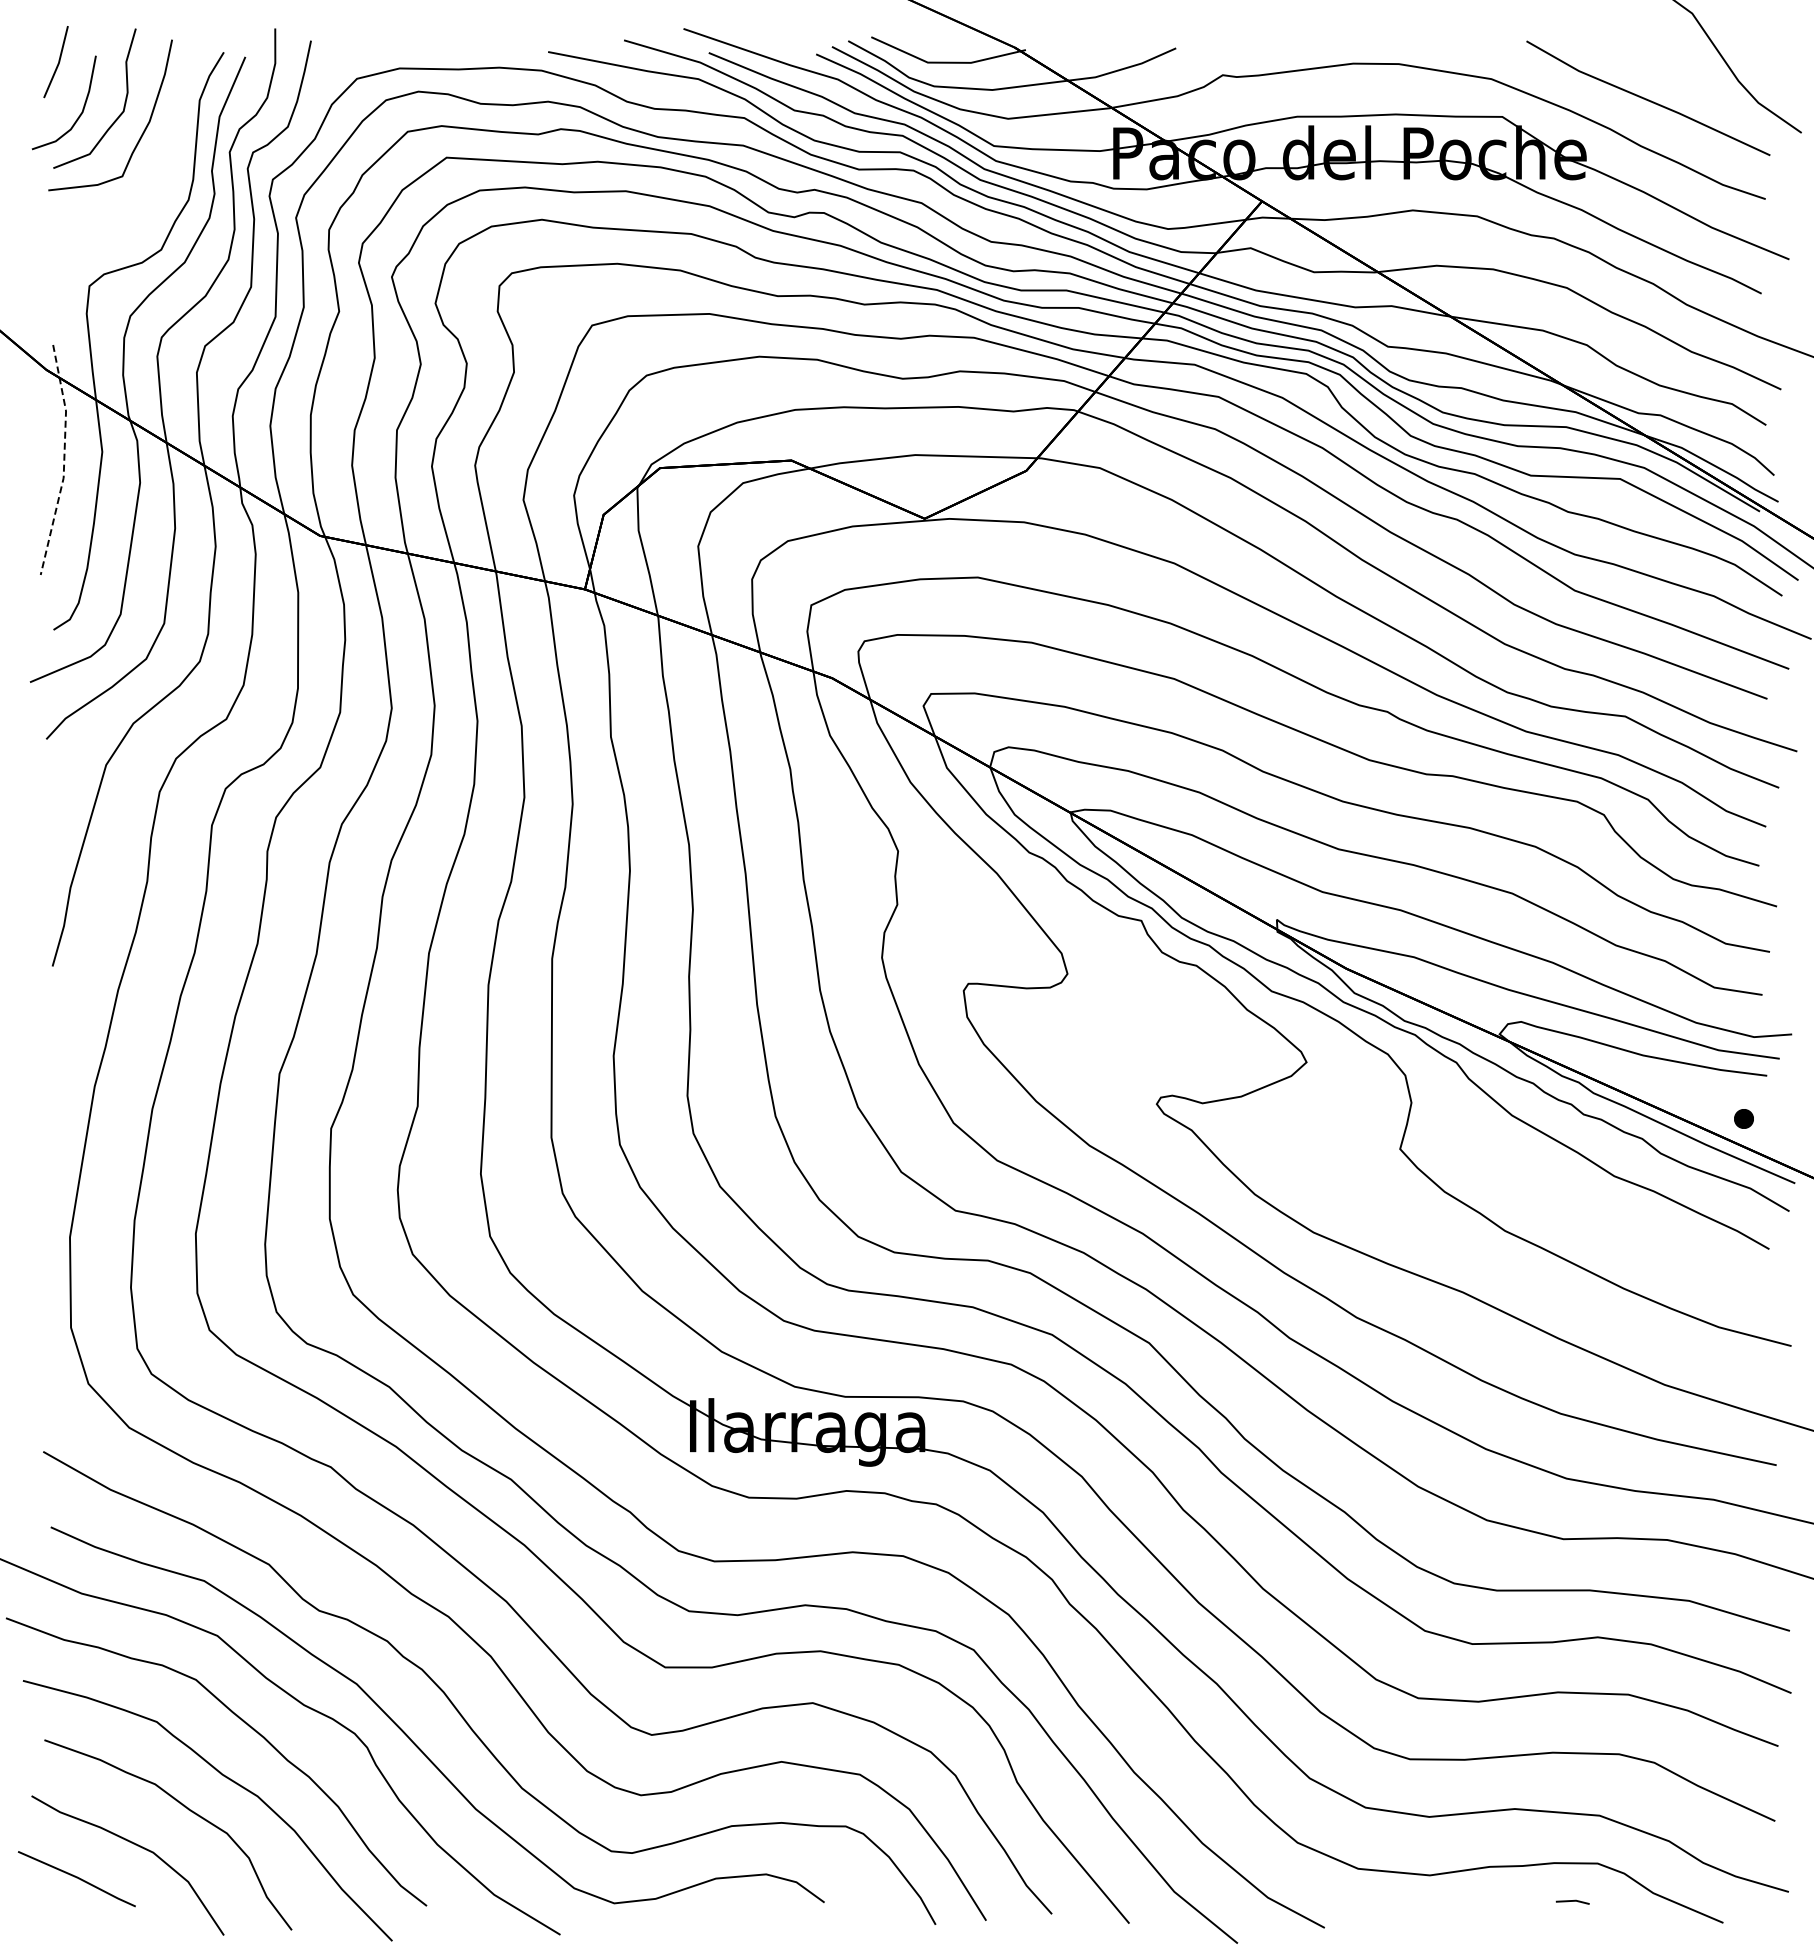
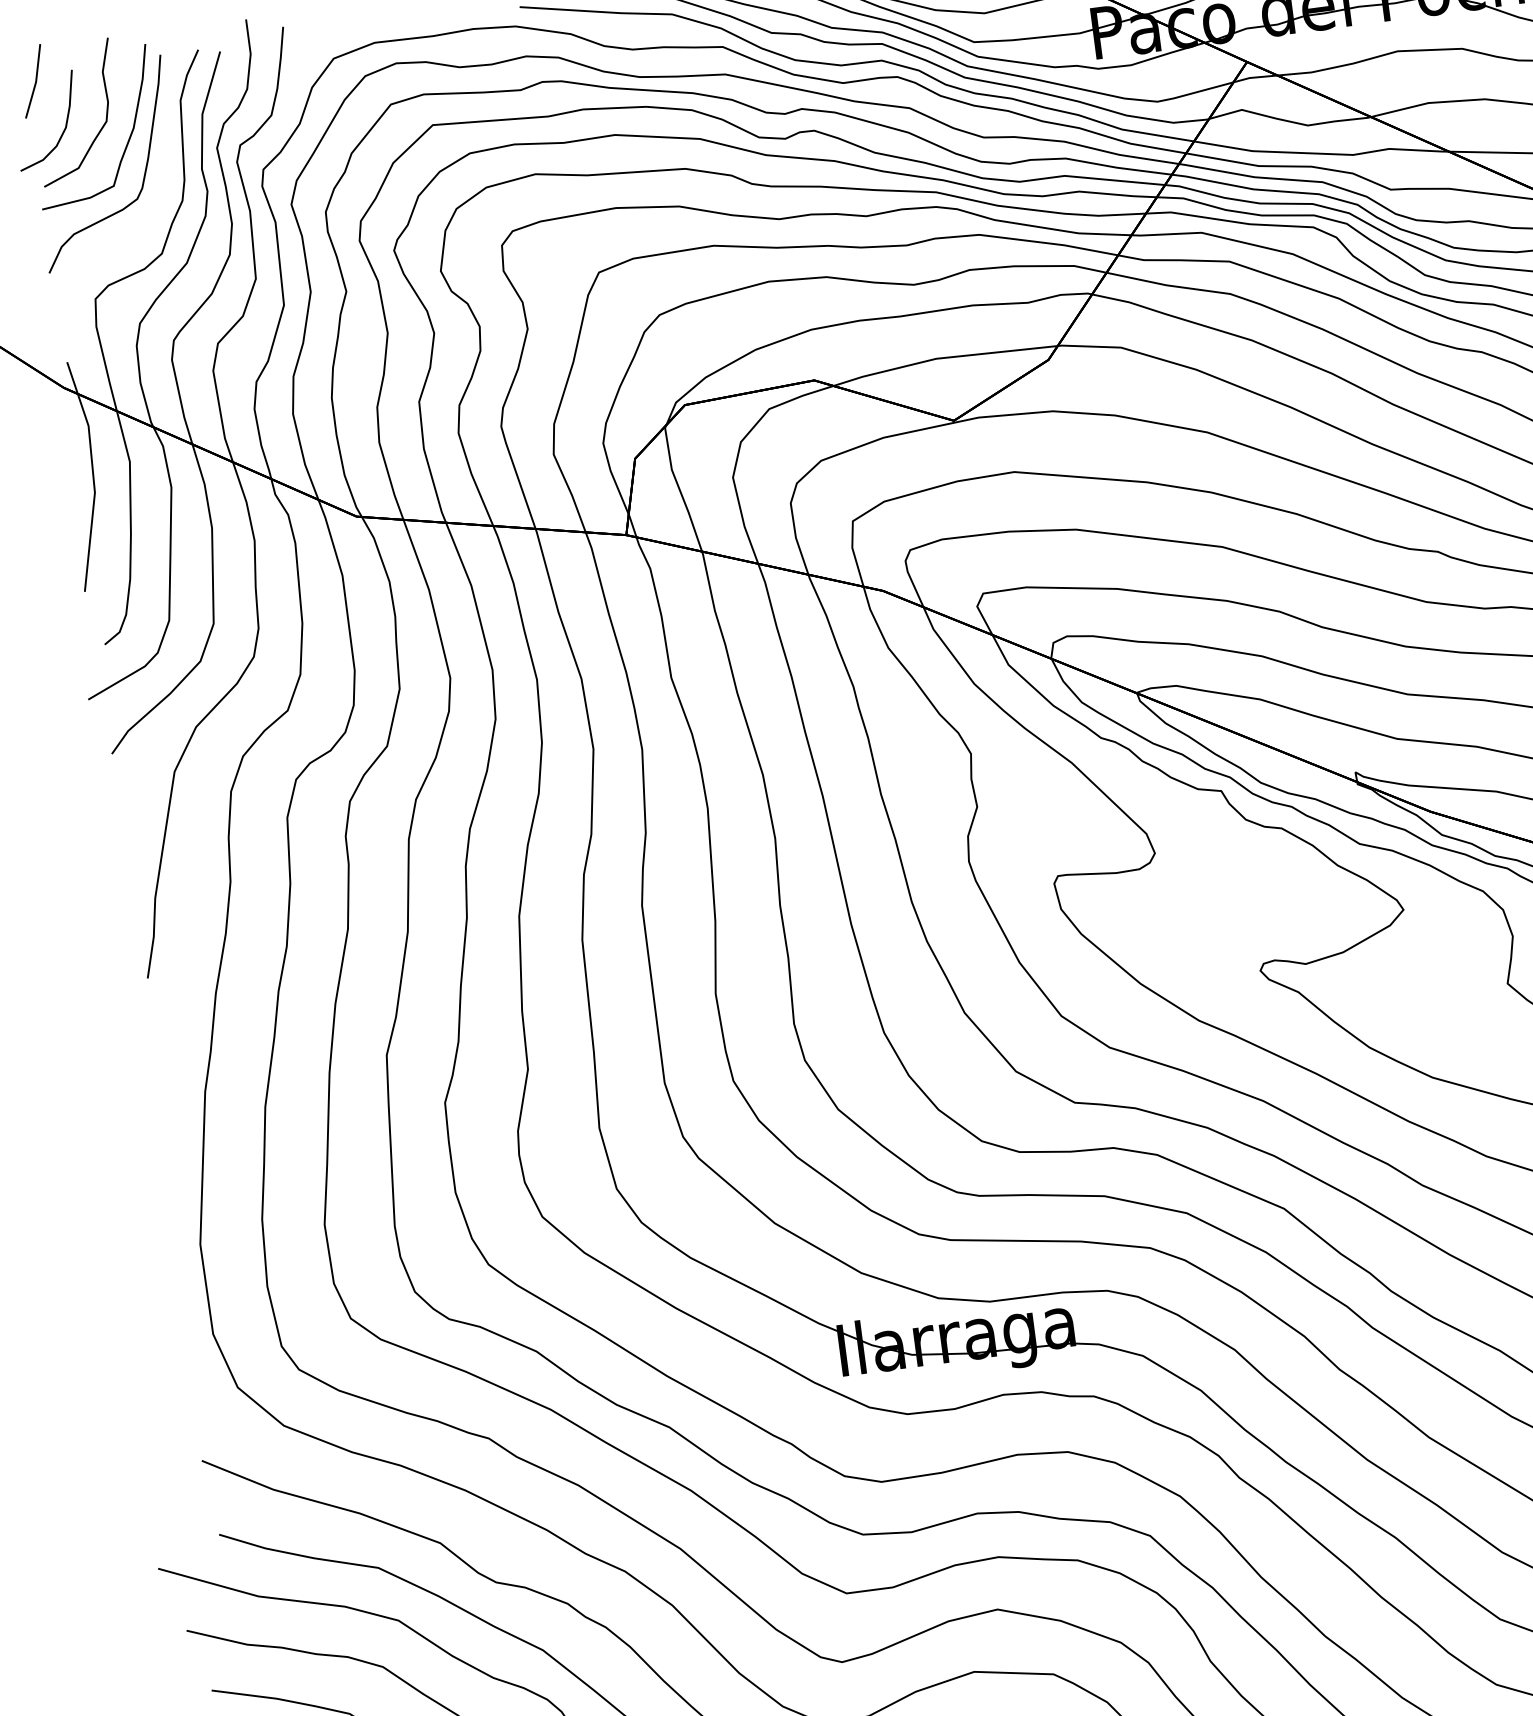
curve: (154, 166) -> (144, 172), added
line: (64, 460) -> (93, 475), dashed -> solid

